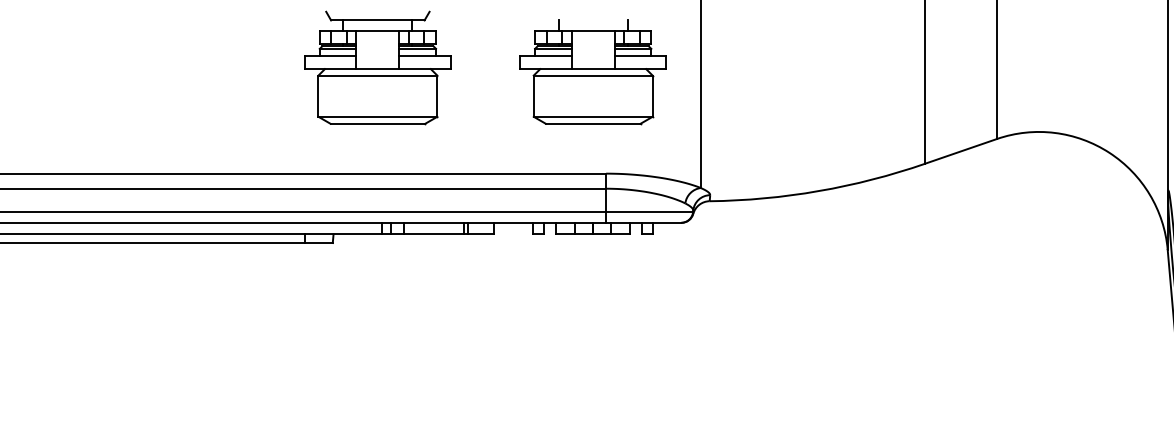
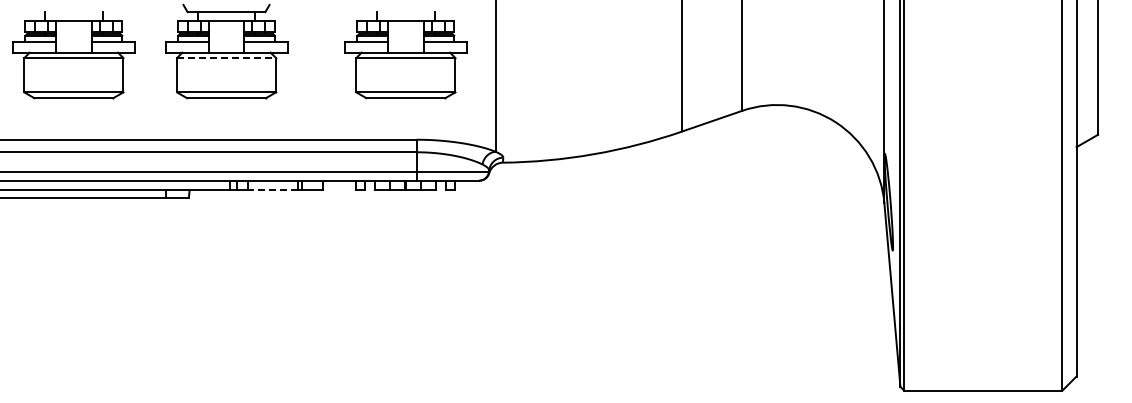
part: (194, 72) -> (73, 55), added
line: (379, 76) -> (227, 58), solid -> dashed
line: (433, 234) -> (272, 190), solid -> dashed

